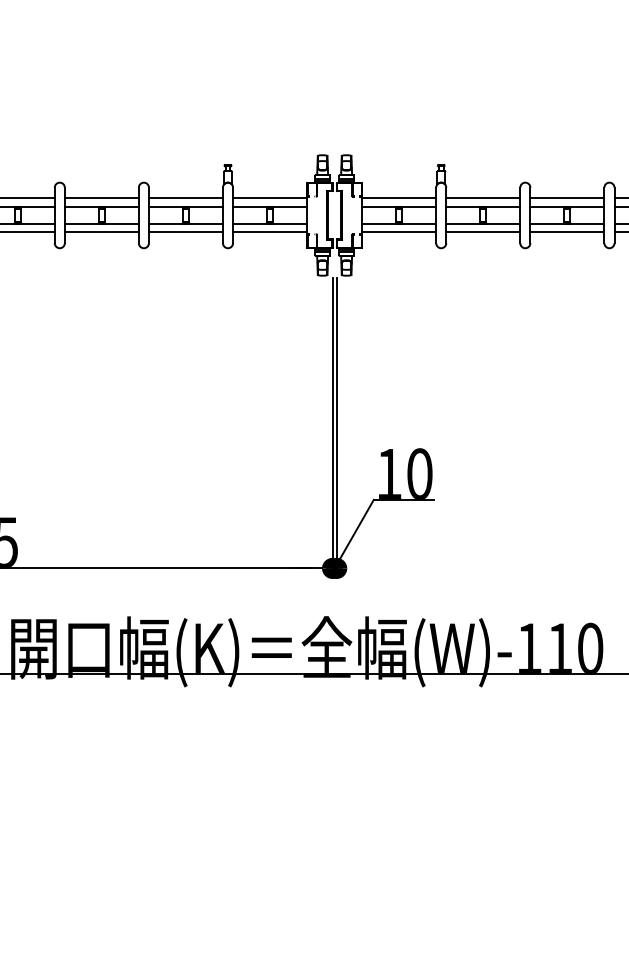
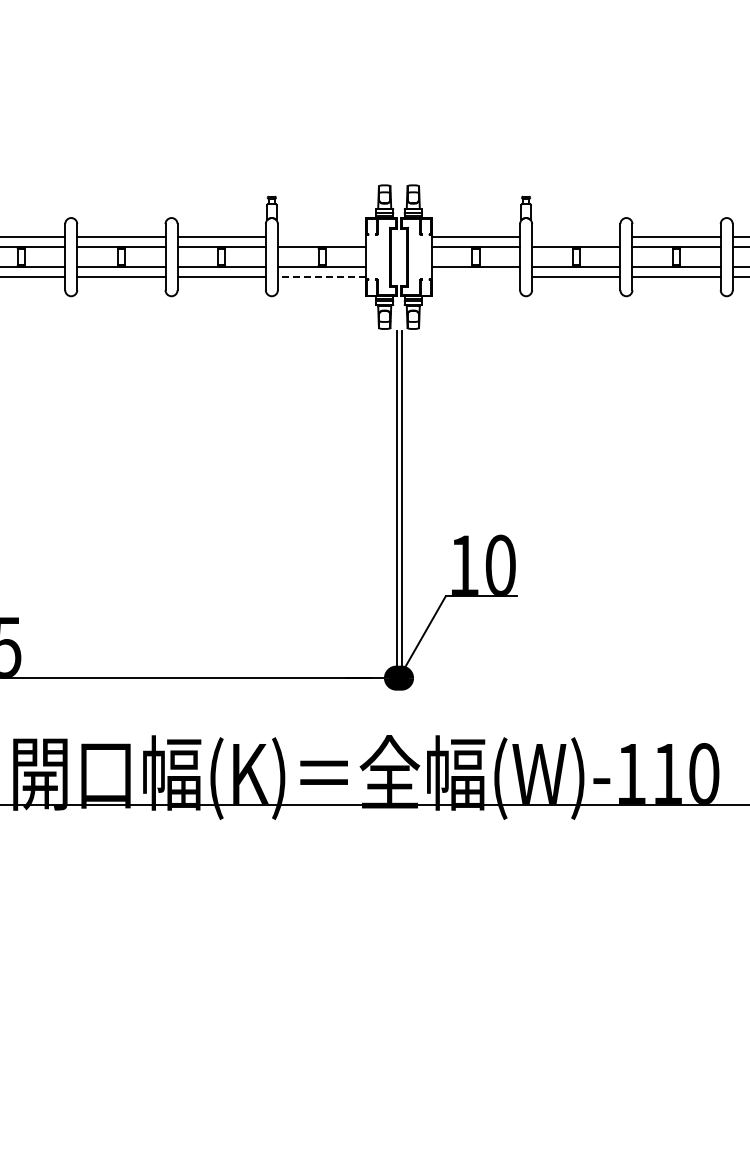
line: (269, 198) -> (321, 236), removed
line: (483, 198) -> (576, 236), removed
line: (269, 232) -> (321, 277), solid -> dashed
line: (399, 232) -> (476, 277), removed

